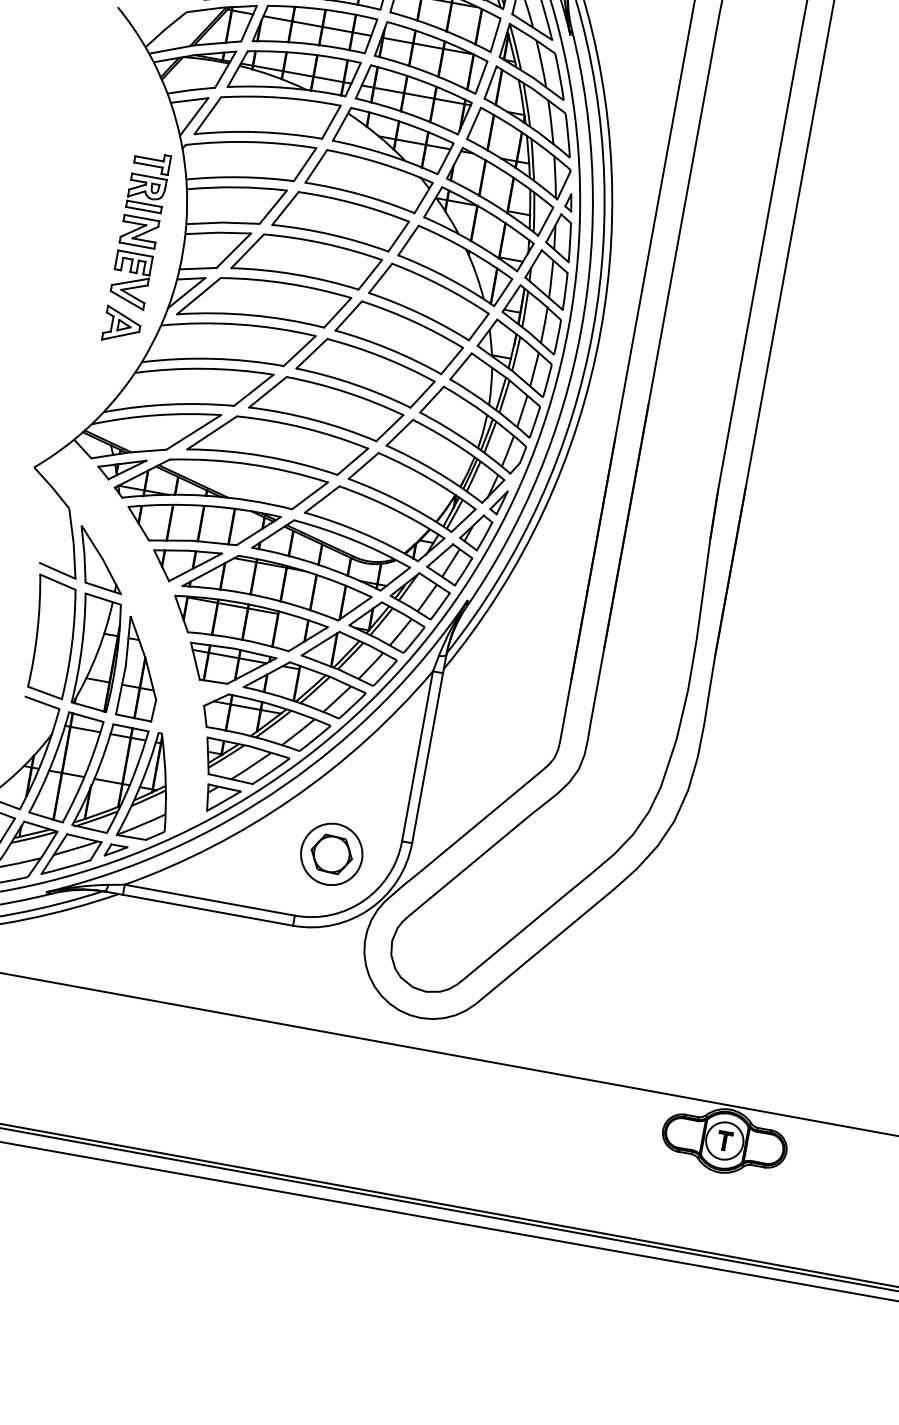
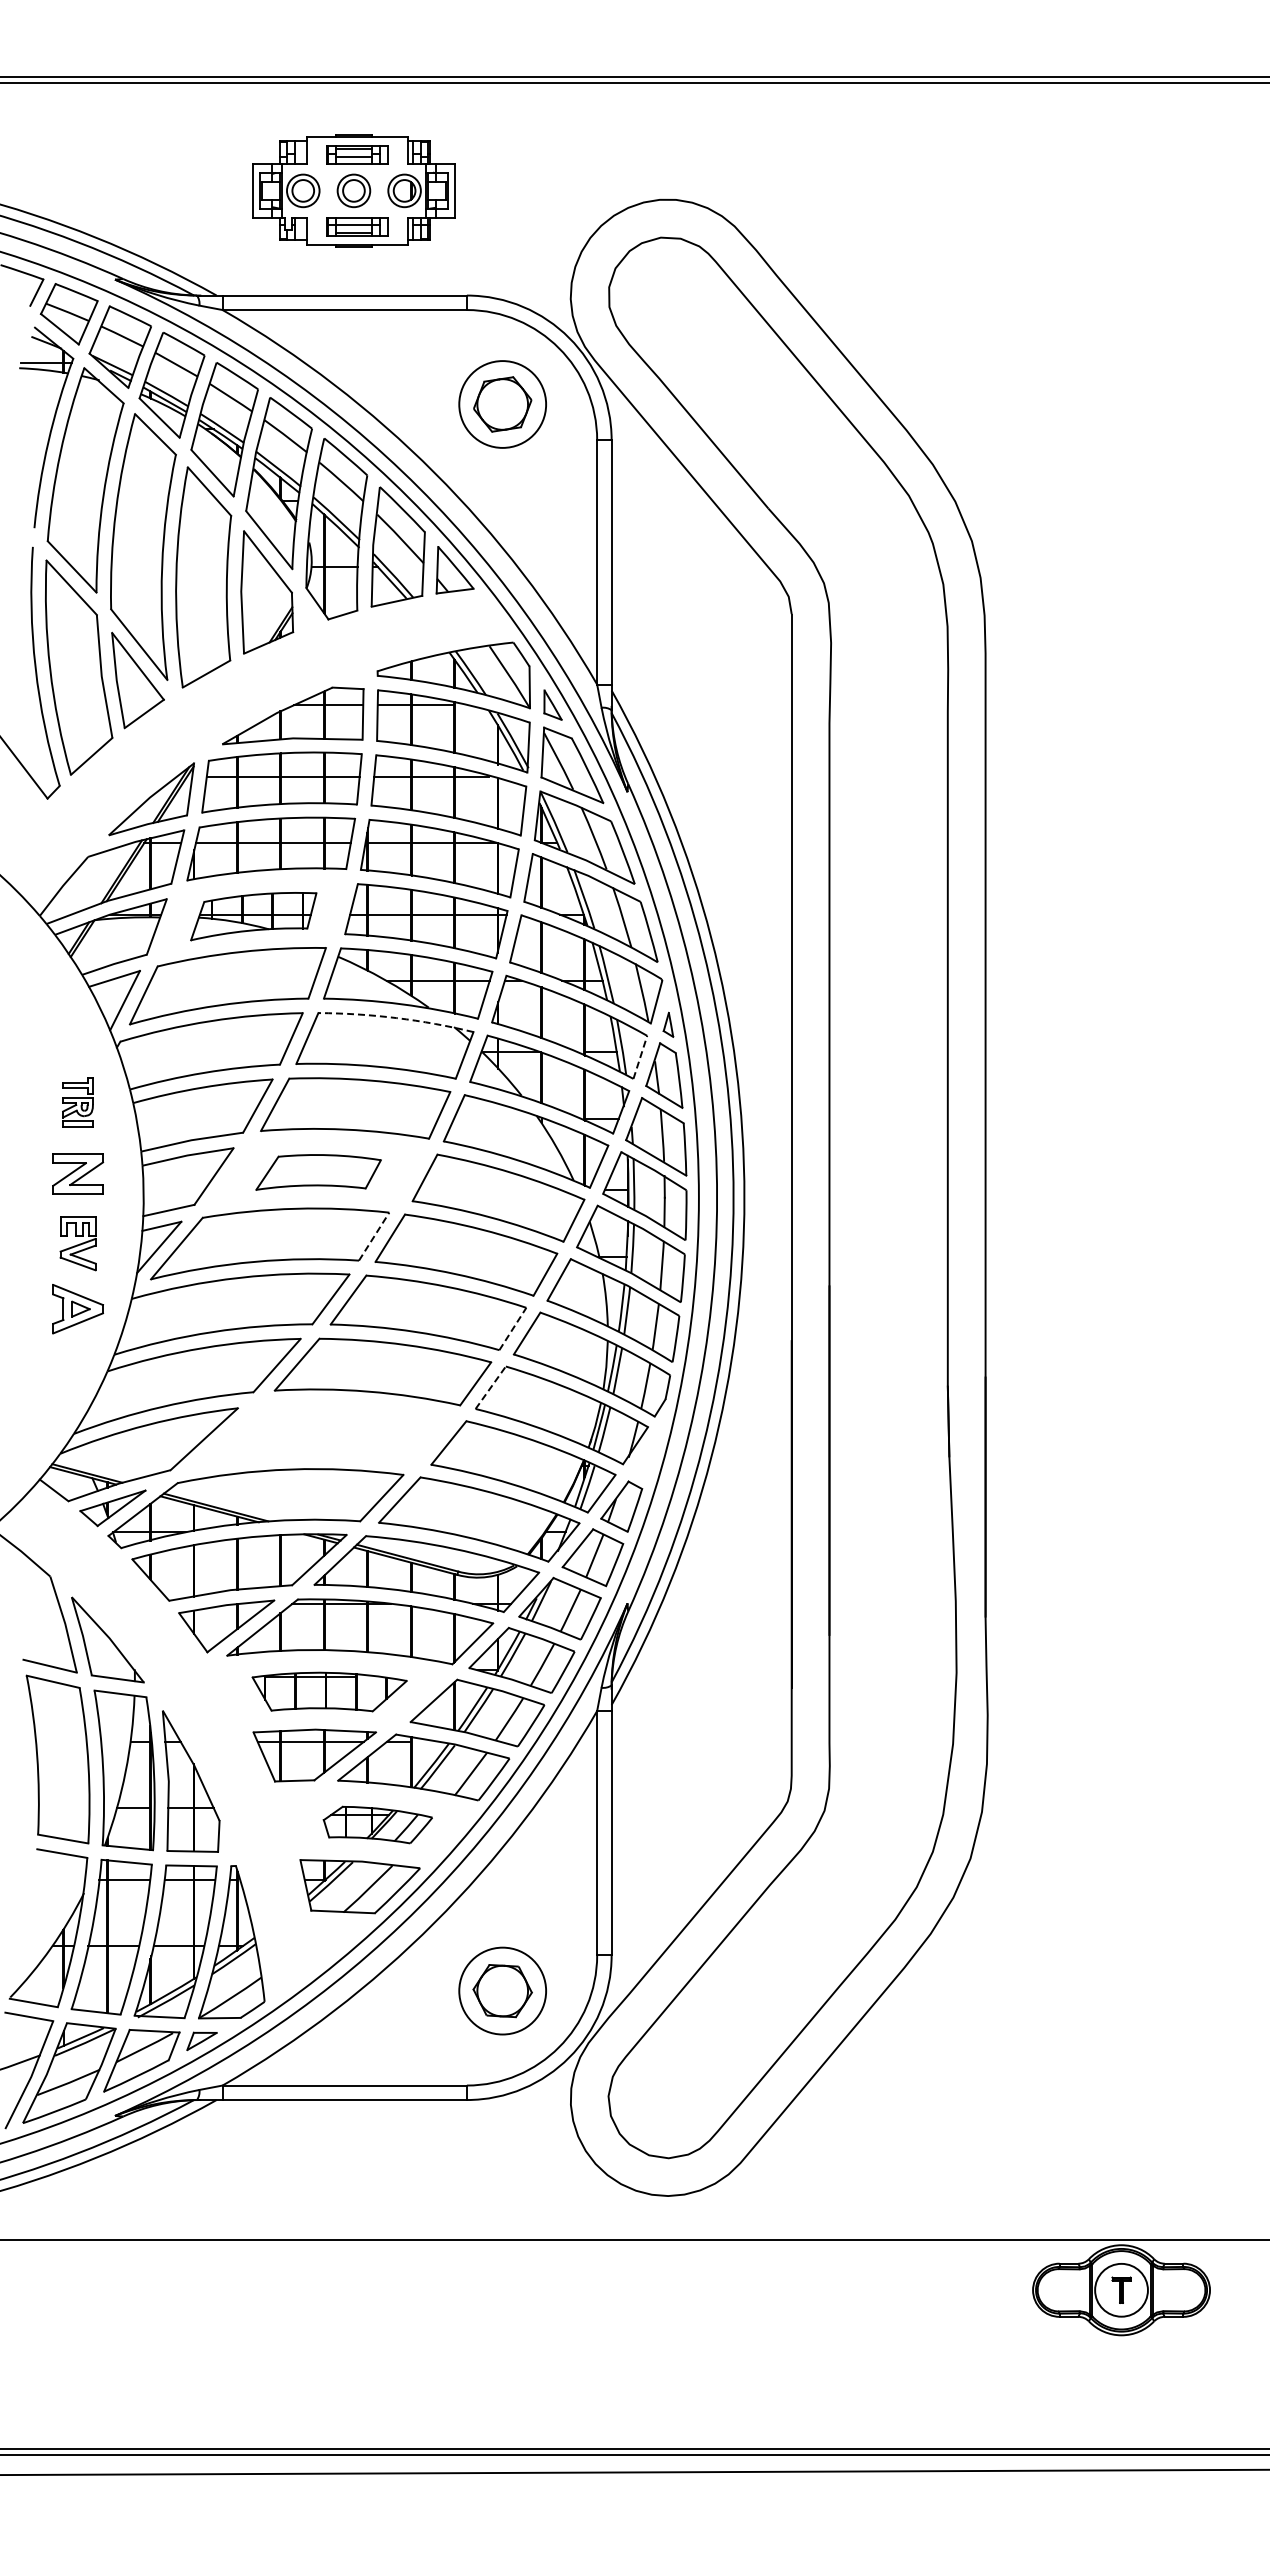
part: (294, 74) -> (253, 916), size x0.7
arc: (380, 163) -> (396, 1018), solid -> dashed
part: (148, 181) -> (77, 1101), size x0.6
line: (545, 221) -> (640, 1057), solid -> dashed
part: (307, 261) -> (318, 1172), size x0.6
part: (130, 280) -> (77, 1243), size x0.7
line: (337, 312) -> (374, 1236), solid -> dashed
line: (423, 394) -> (513, 1328), solid -> dashed
line: (400, 432) -> (491, 1387), solid -> dashed
part: (278, 444) -> (324, 1434), removed
part: (498, 502) -> (645, 1459), removed
part: (249, 623) -> (329, 1691), size x0.7
part: (265, 722) -> (377, 1824), size x0.6
part: (222, 800) -> (336, 1943), removed

